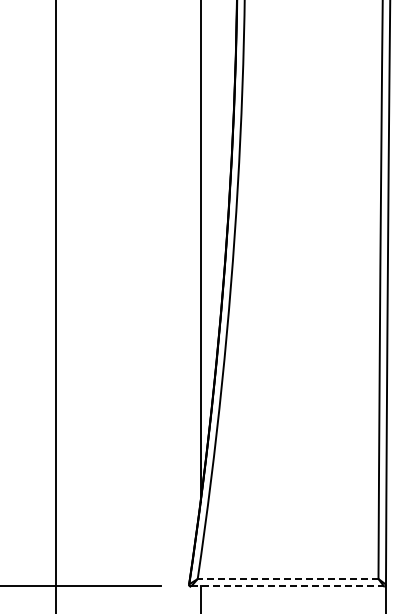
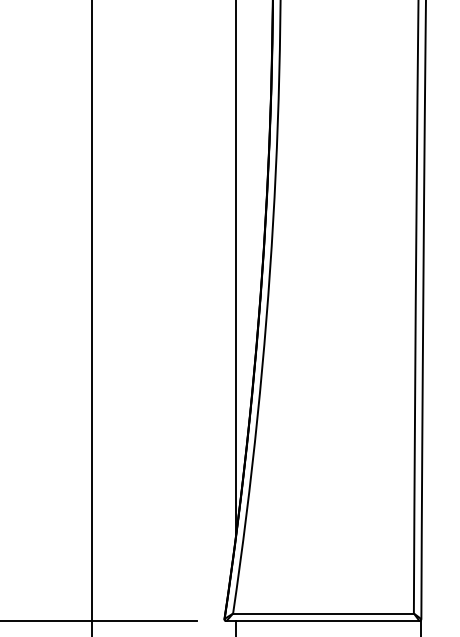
line: (288, 578) -> (323, 613), dashed -> solid
line: (288, 585) -> (323, 620), dashed -> solid

